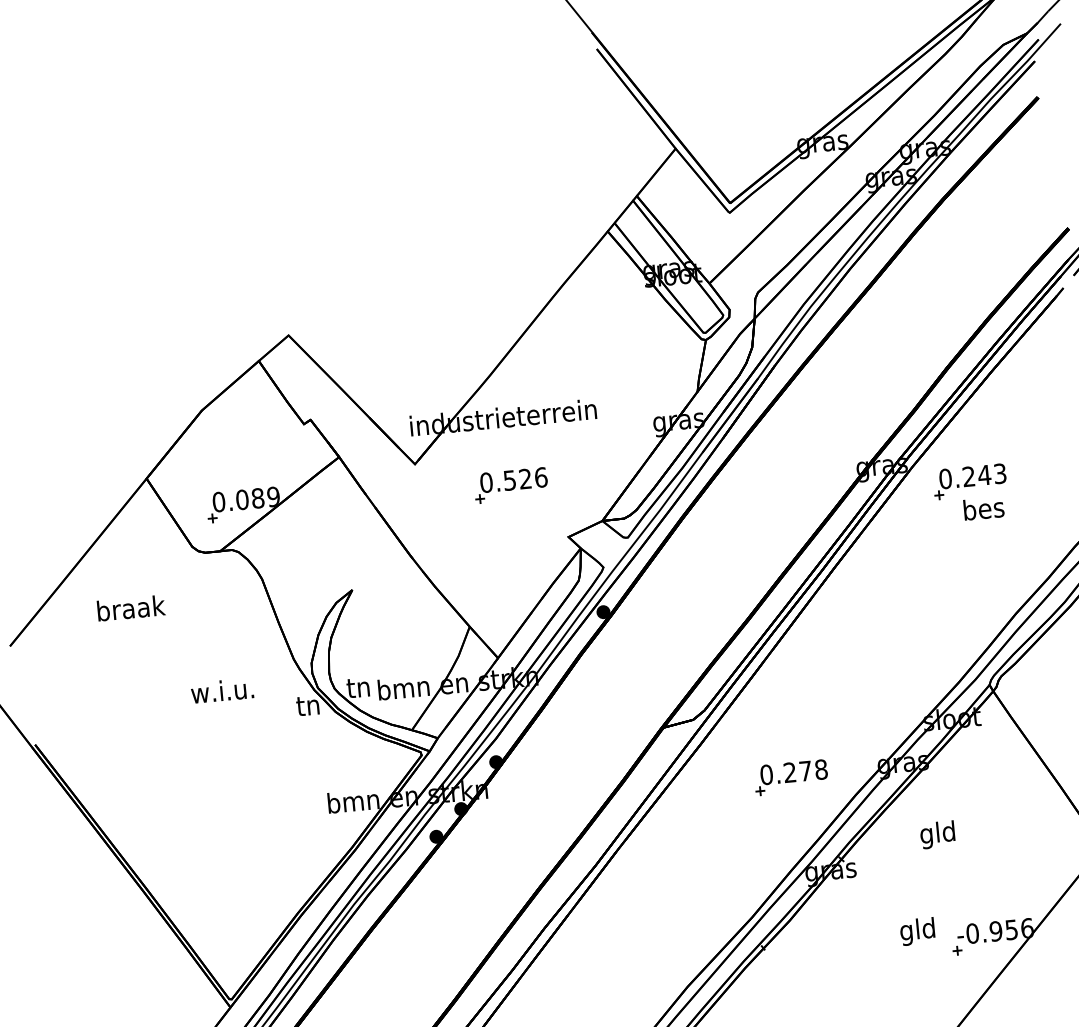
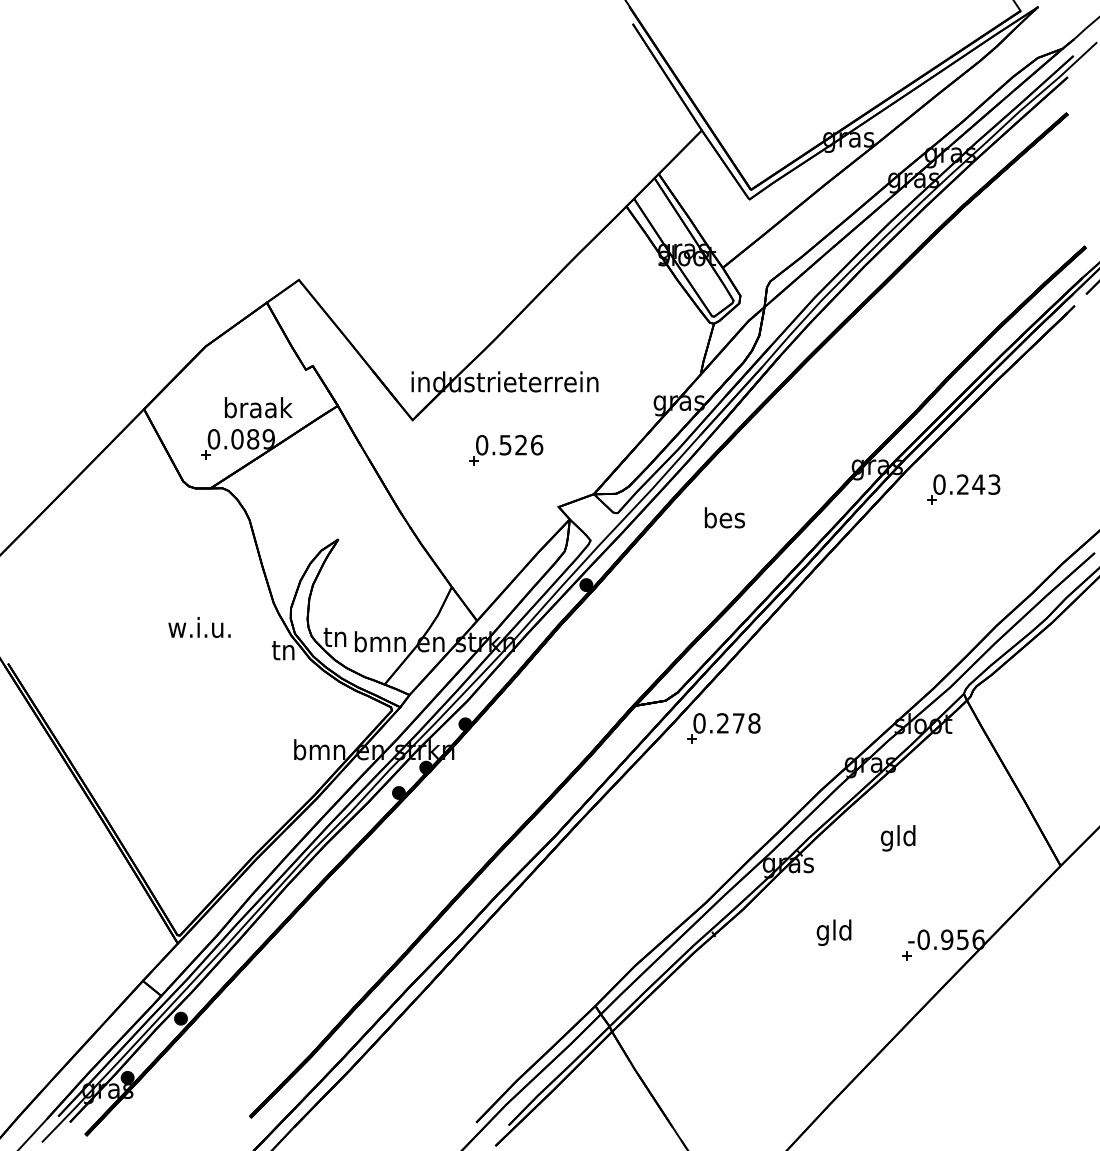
text: (983, 508) -> (724, 517), moved
text: (131, 608) -> (258, 407), moved
part: (791, 777) -> (723, 728), moved
text: (917, 931) -> (833, 932), moved

